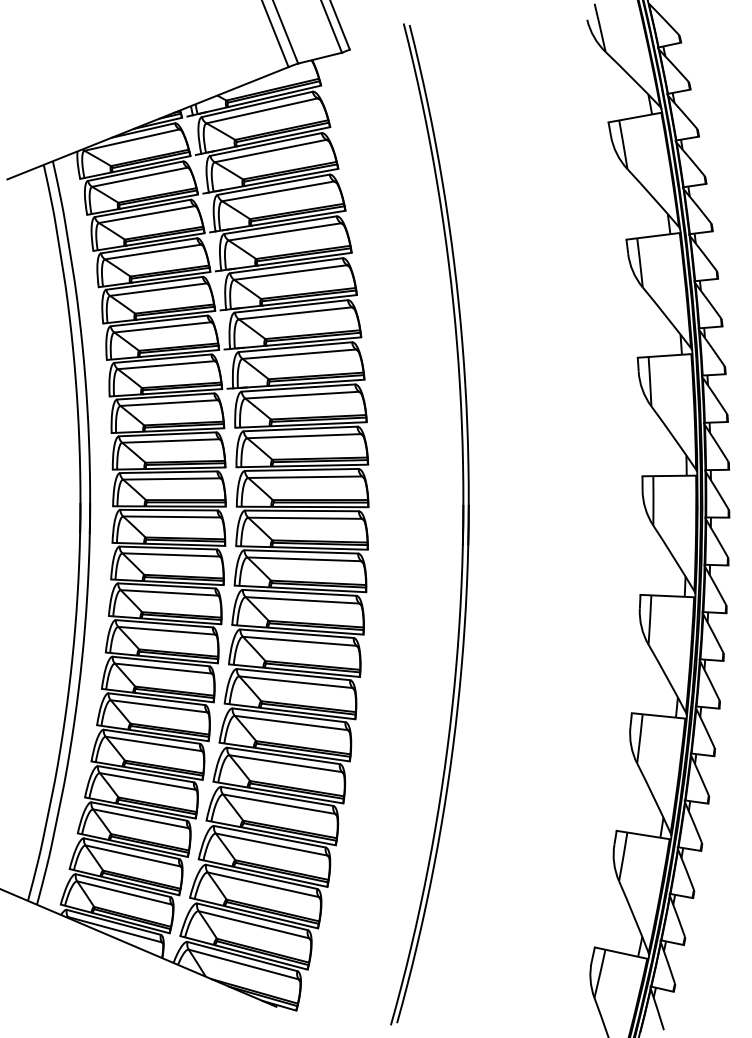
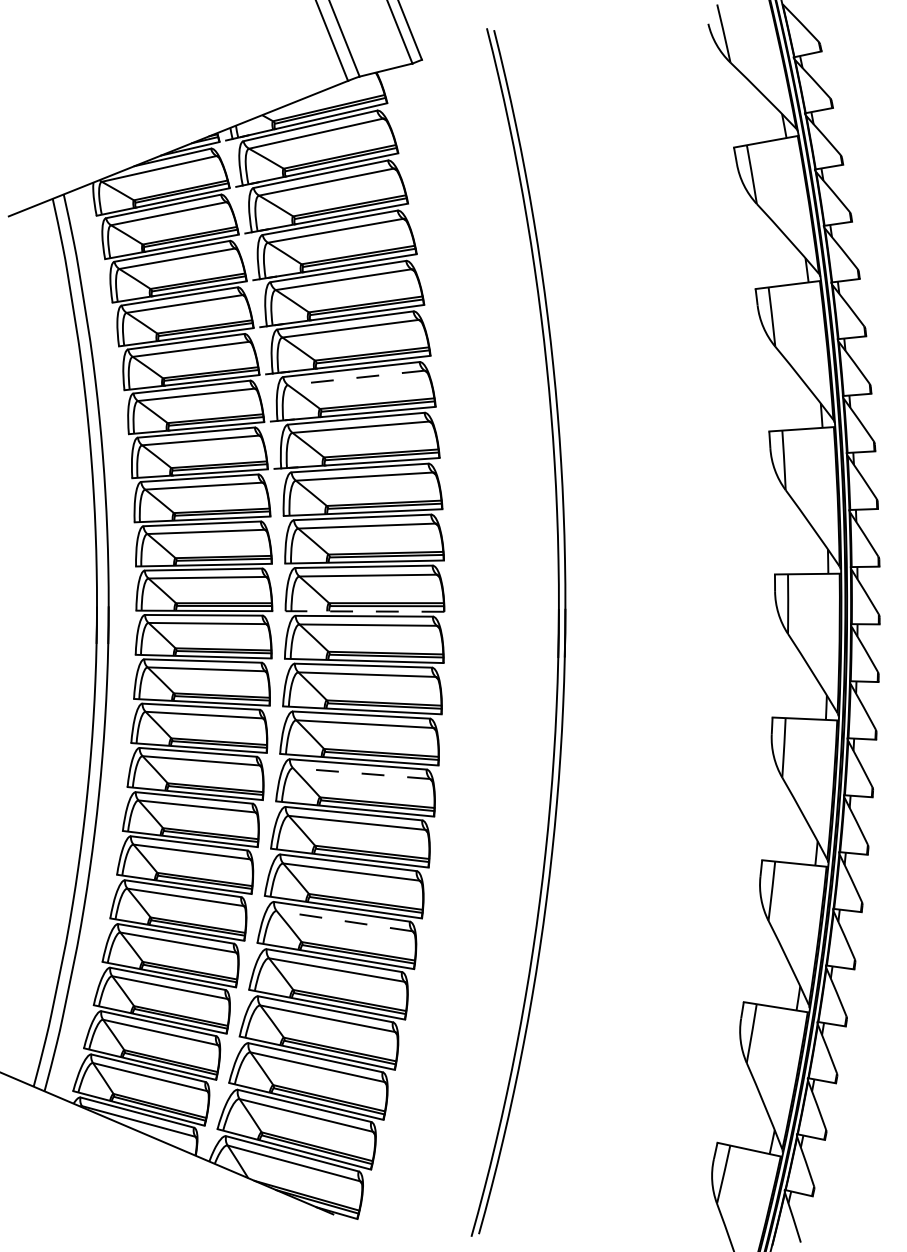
line: (295, 312) -> (356, 377), solid -> dashed
line: (302, 506) -> (364, 611), solid -> dashed
line: (299, 641) -> (361, 773), solid -> dashed
line: (285, 763) -> (344, 921), solid -> dashed

